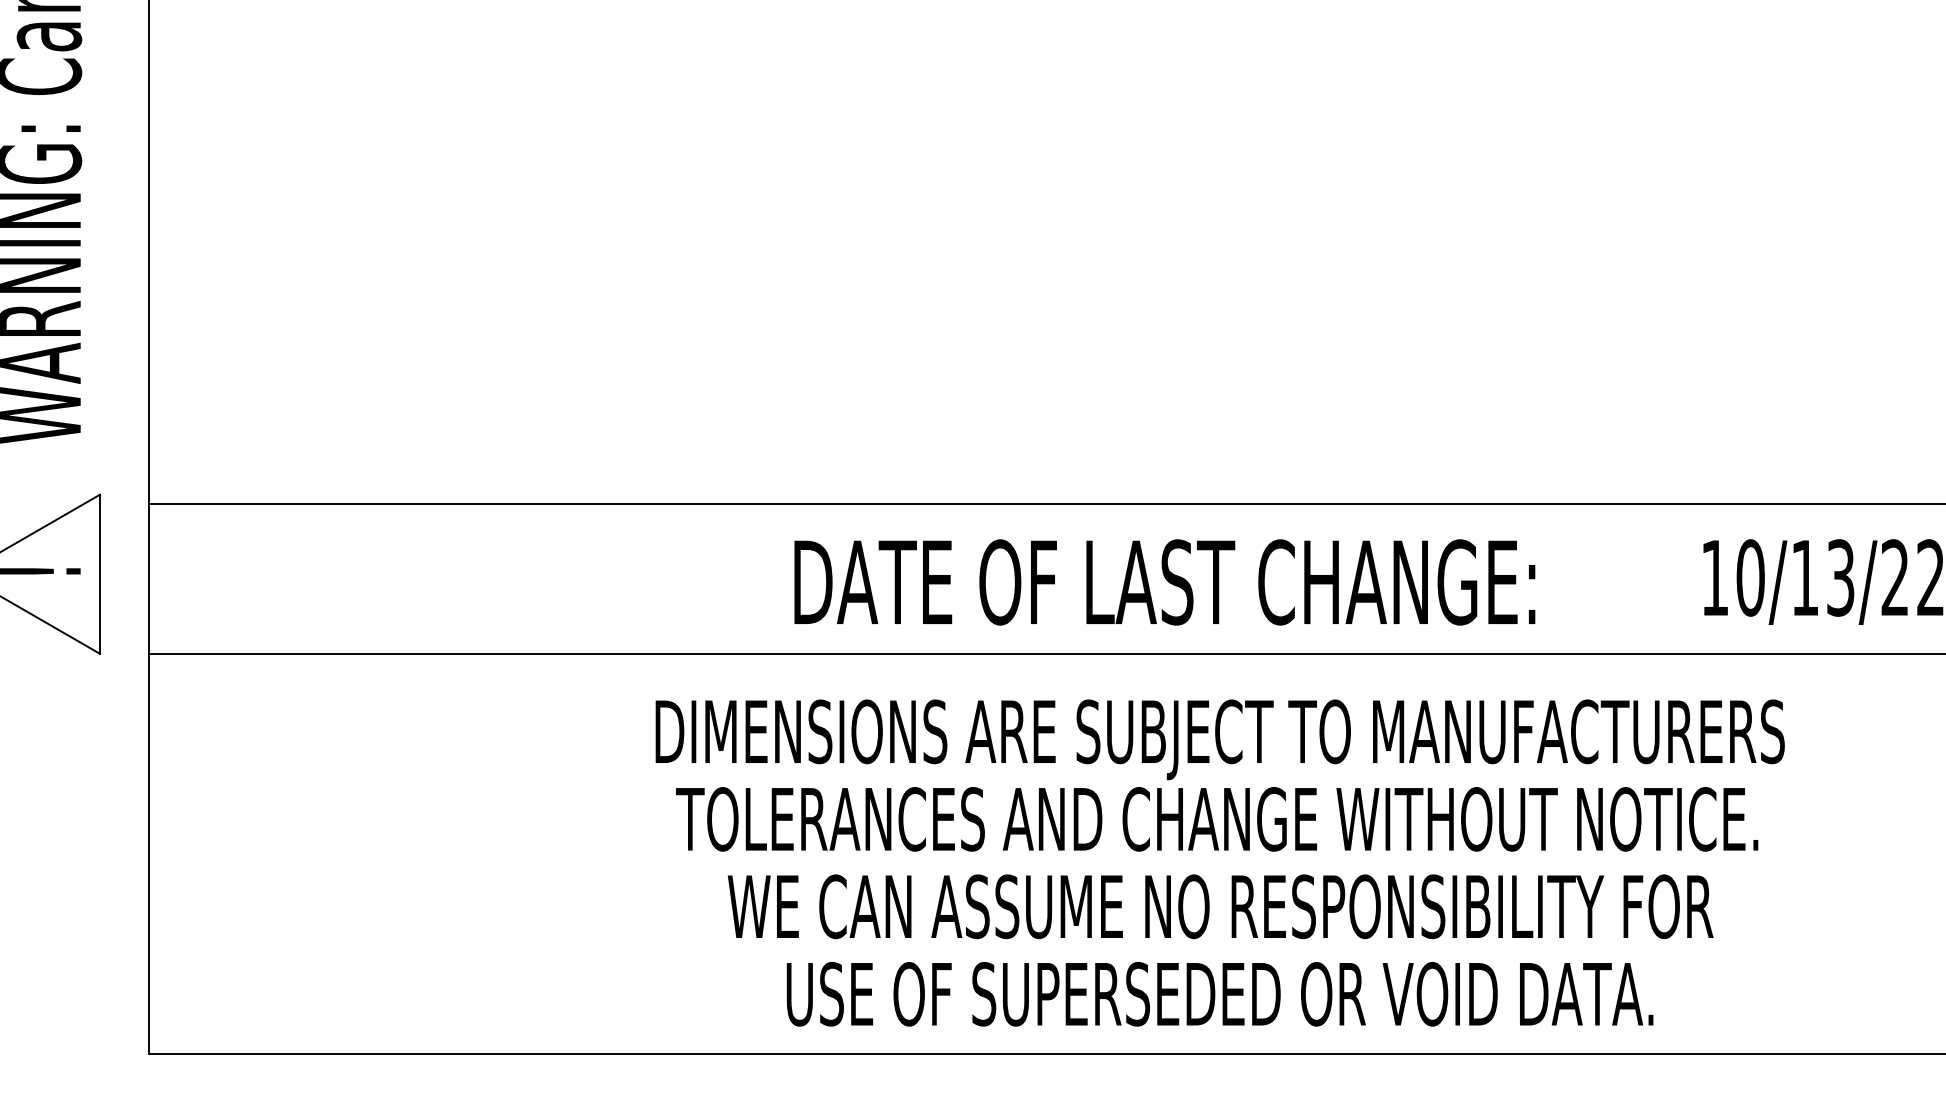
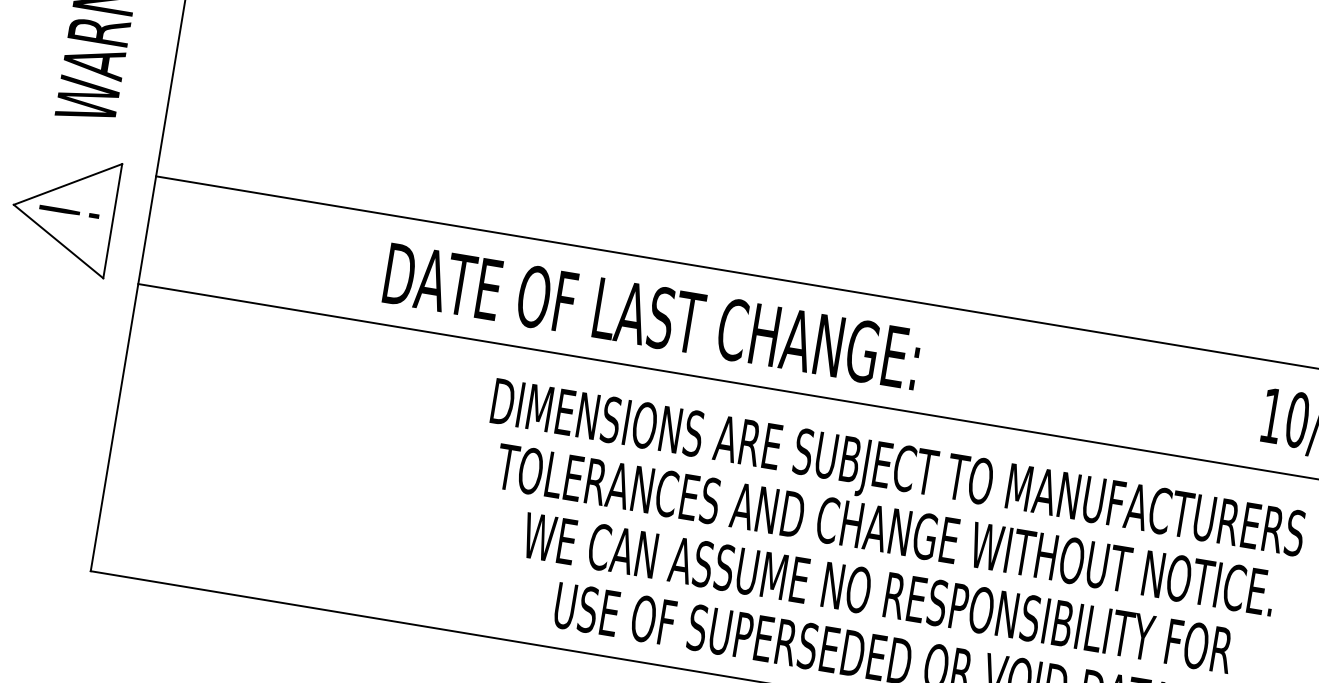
text: (1164, 582) -> (652, 316), moved

